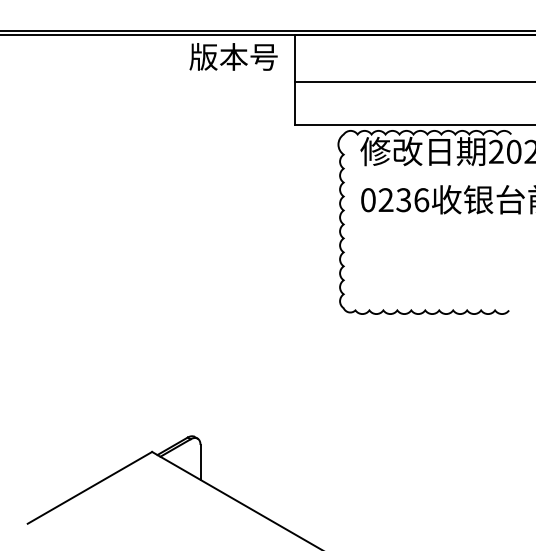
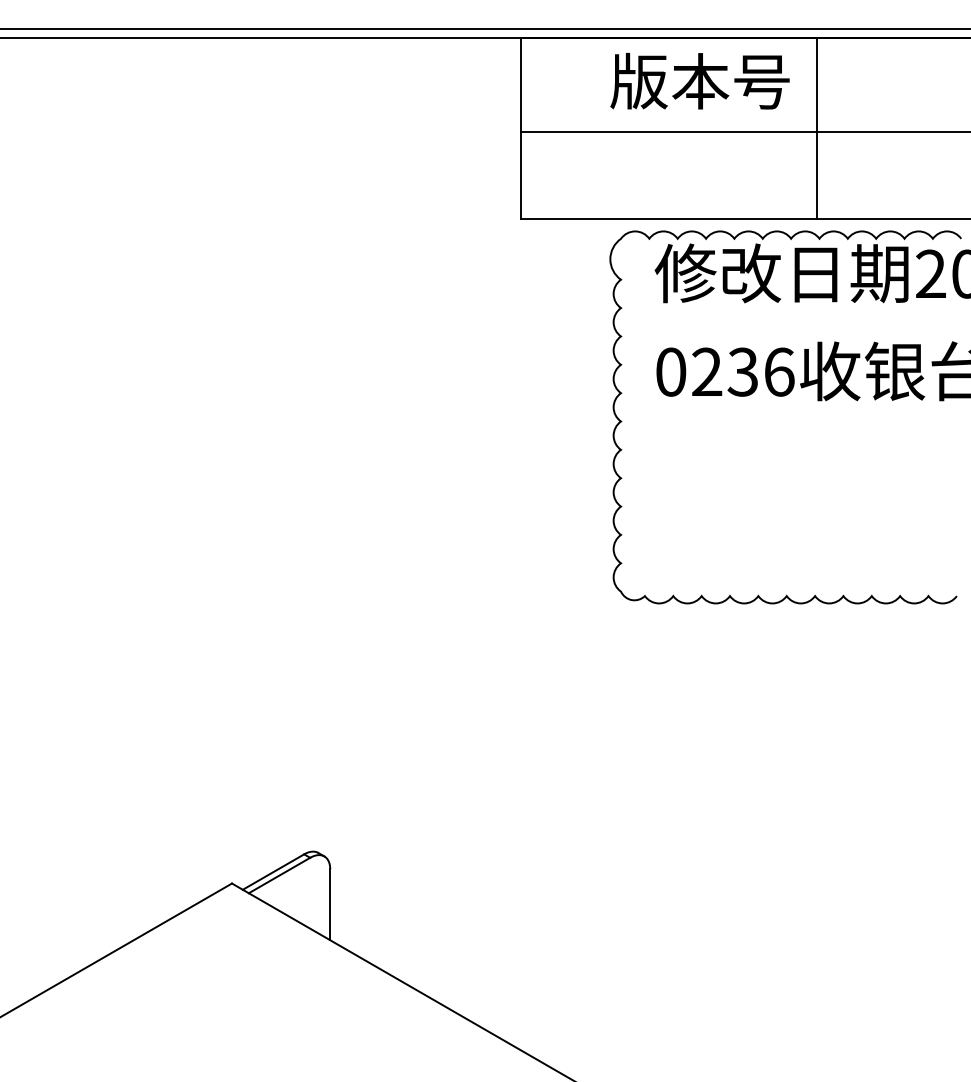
text: (233, 56) -> (699, 80), moved
line: (440, 79) -> (817, 127), added

